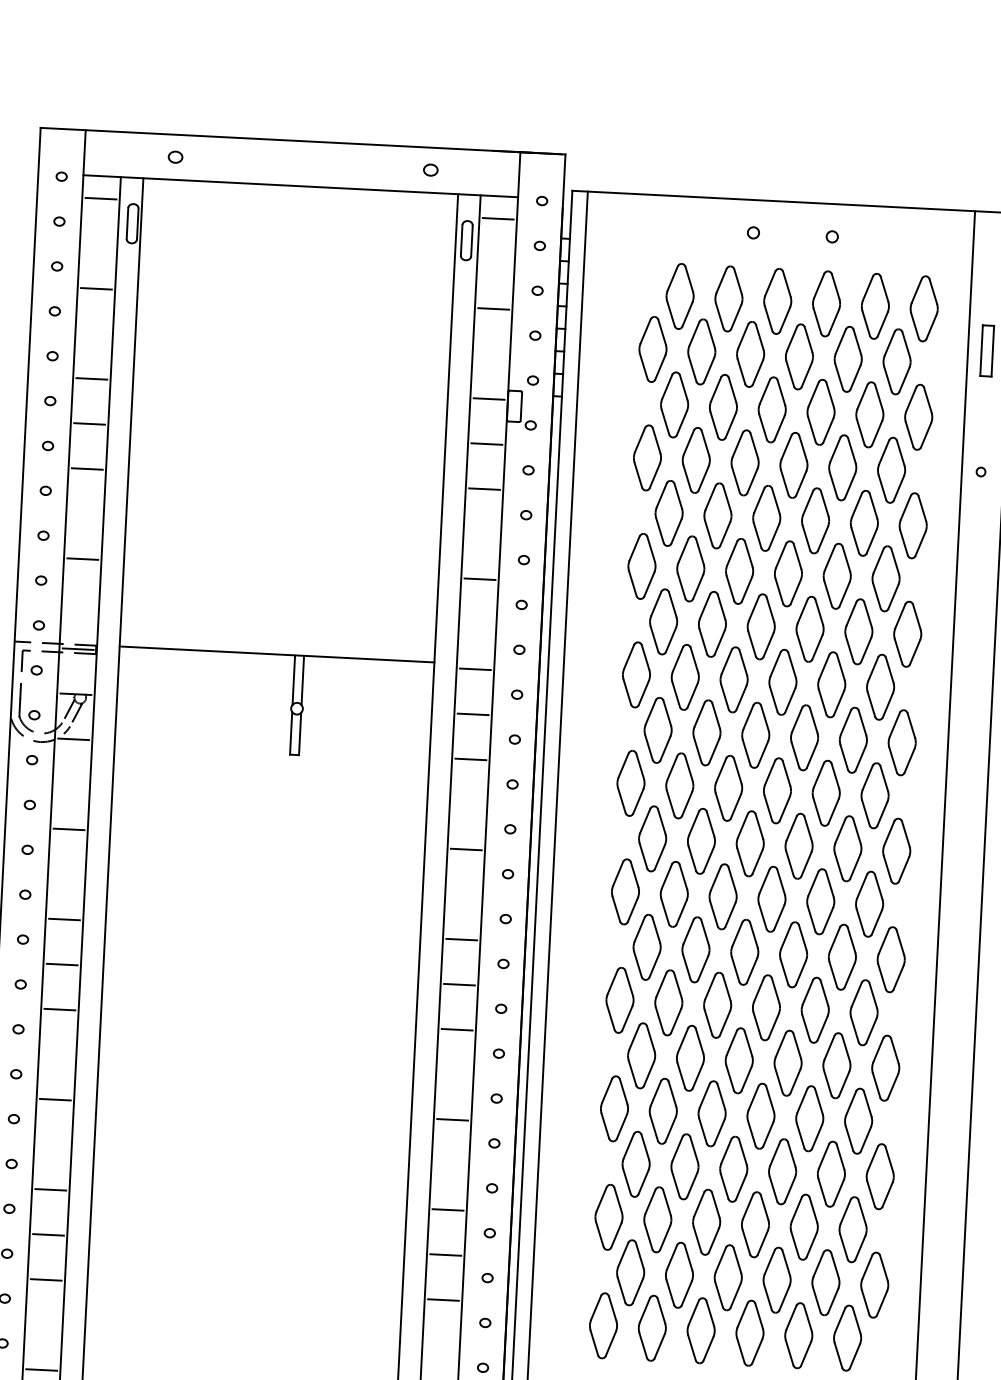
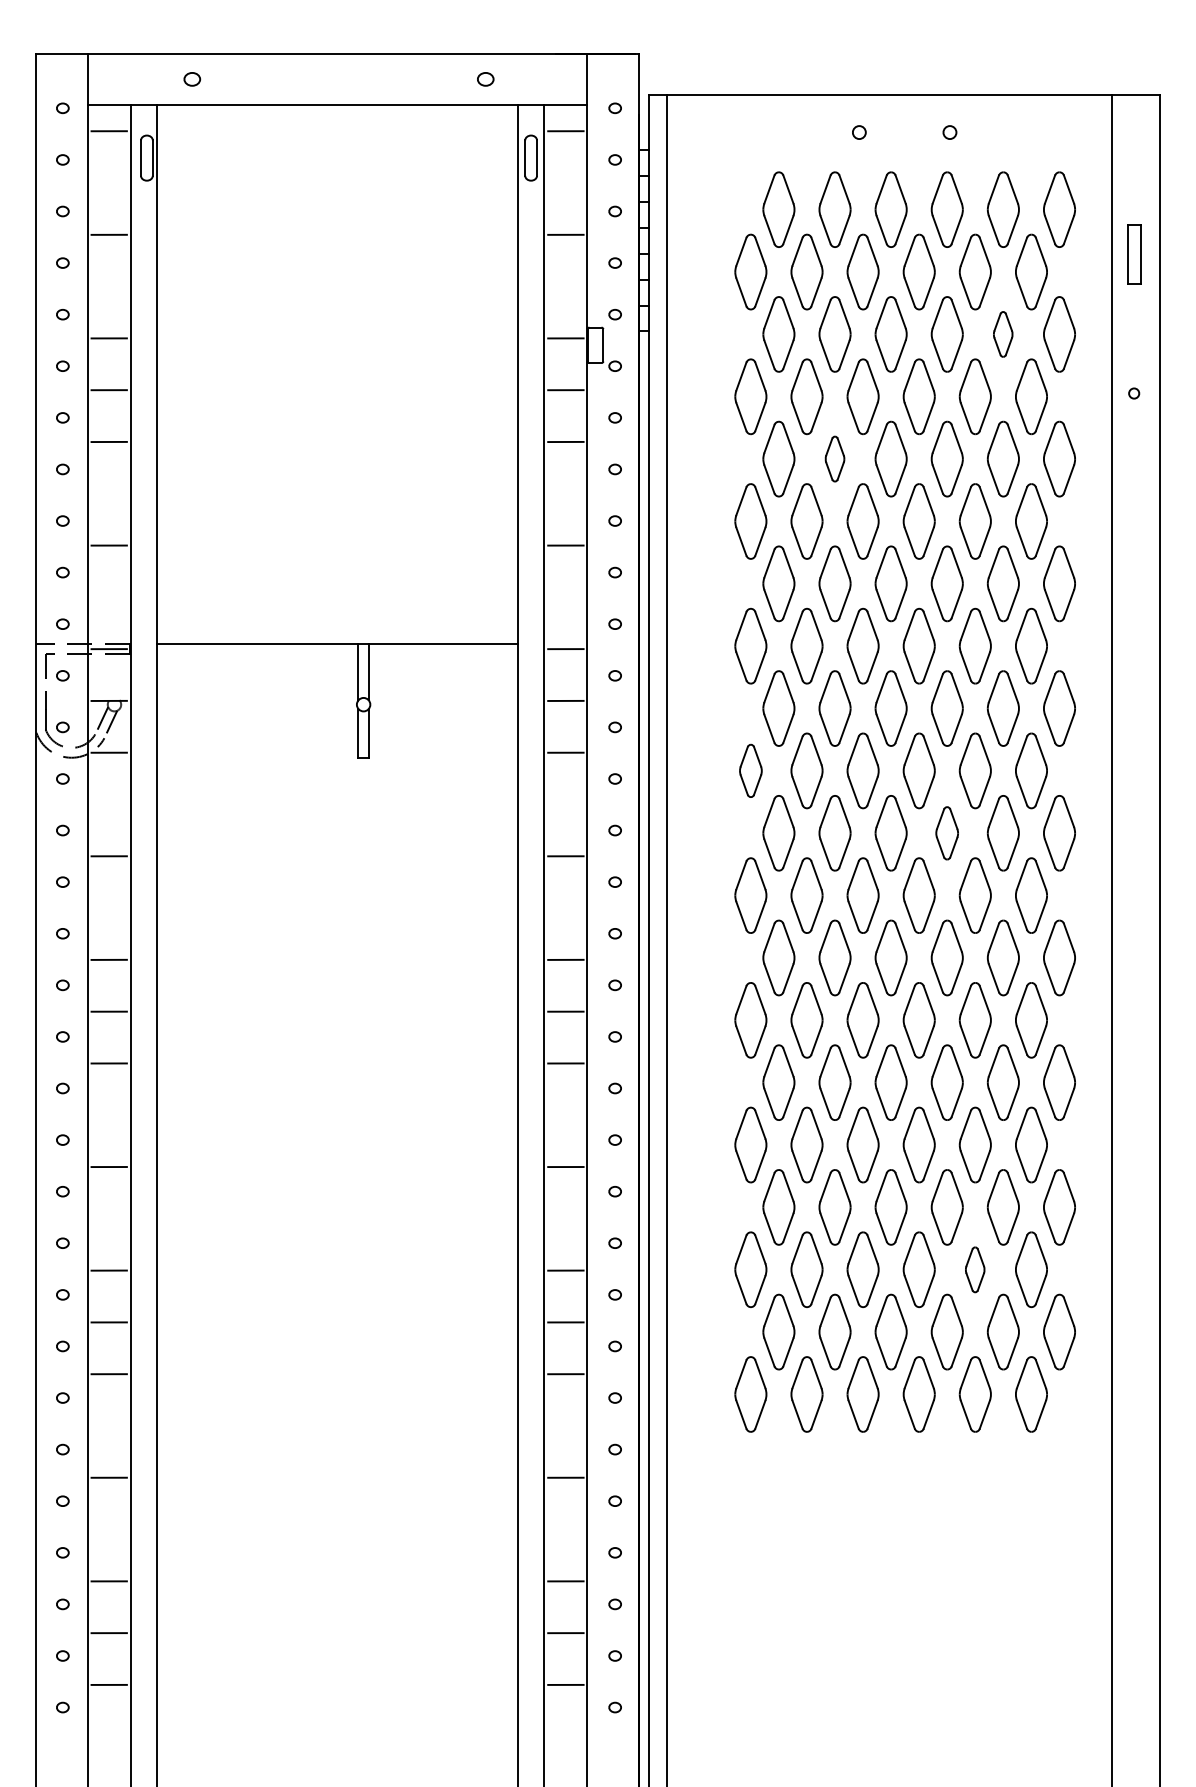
part: (869, 414) -> (1002, 334), size x0.6
part: (717, 515) -> (834, 458), size x0.6
part: (630, 783) -> (750, 770), size x0.7
part: (798, 846) -> (946, 833), size x0.7
part: (803, 1226) -> (974, 1269), size x0.6

